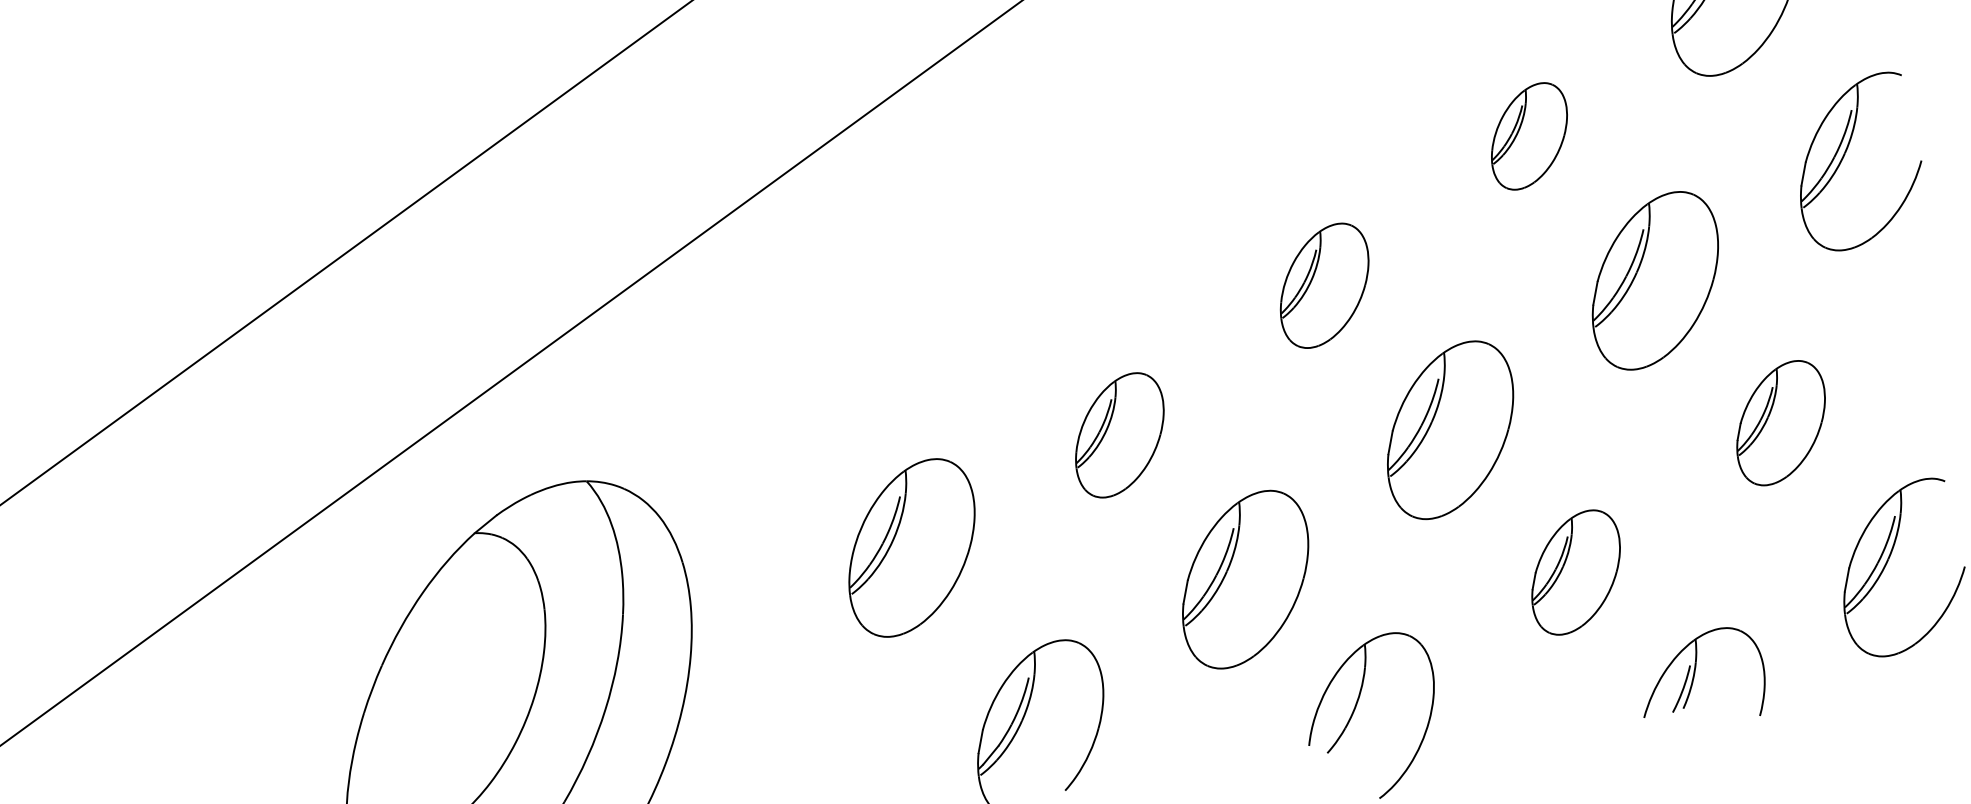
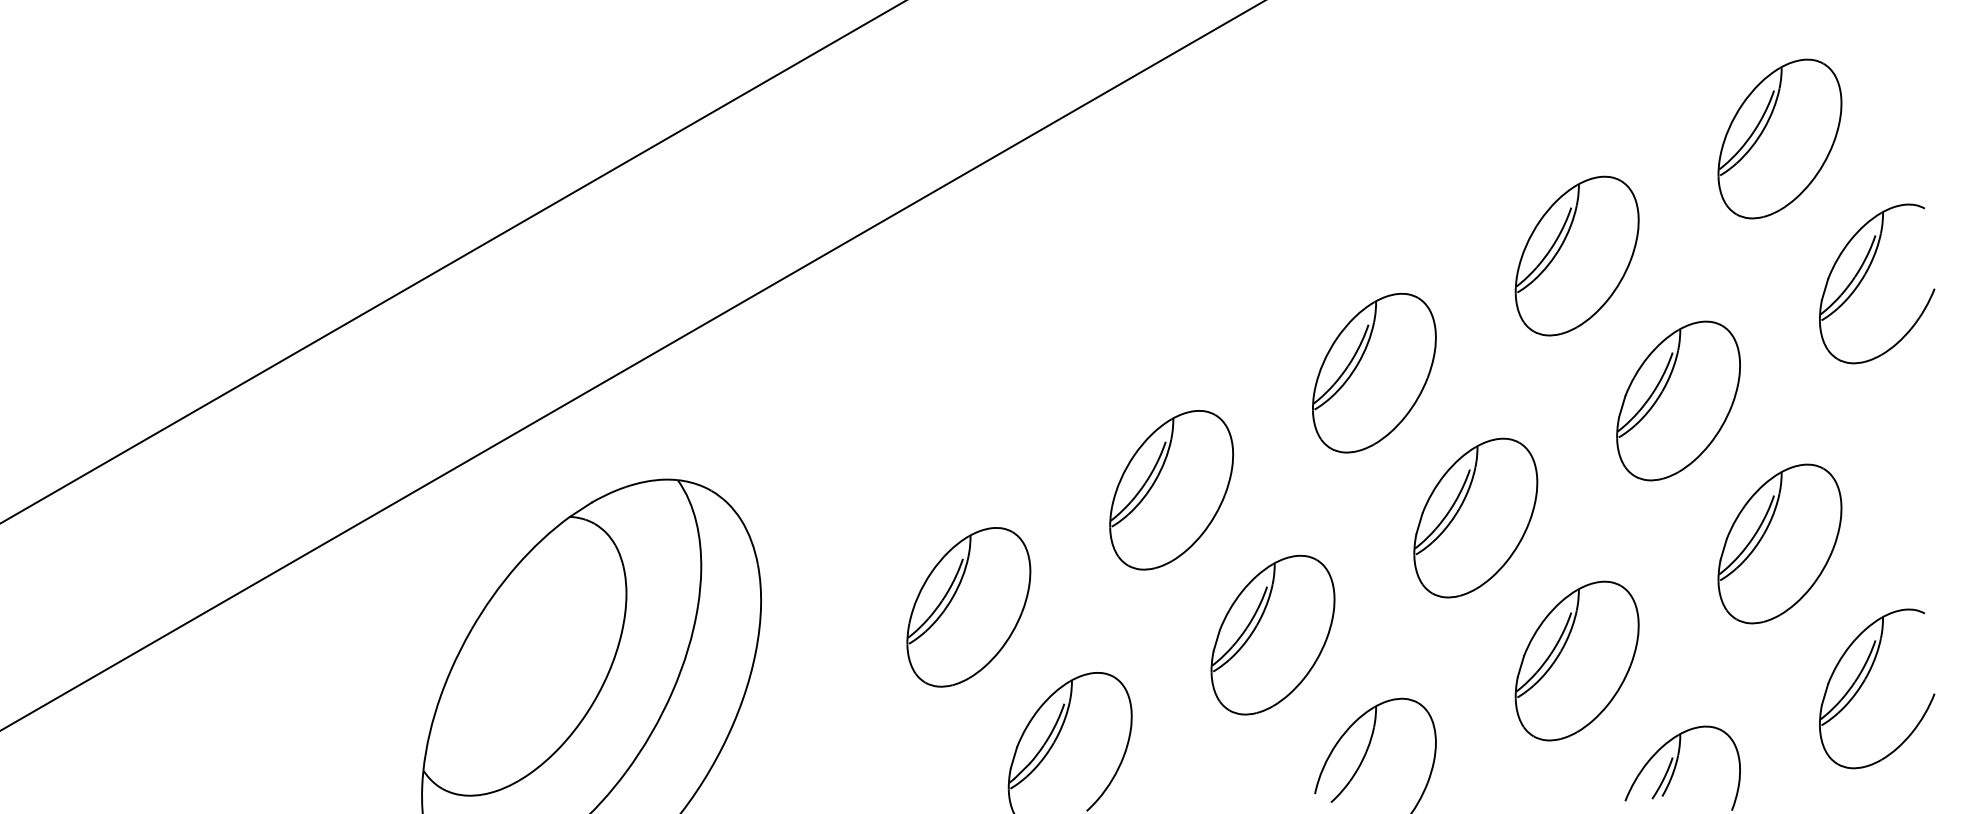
part: (1528, 135) -> (1576, 255), size x1.67
part: (1846, 153) -> (1866, 274), moved
part: (1324, 285) -> (1374, 372), size x1.43
part: (1780, 422) -> (1779, 543), size x1.43
part: (1119, 435) -> (1171, 490), size x1.43
part: (911, 548) -> (968, 607), moved
part: (1575, 572) -> (1576, 660), size x1.43

